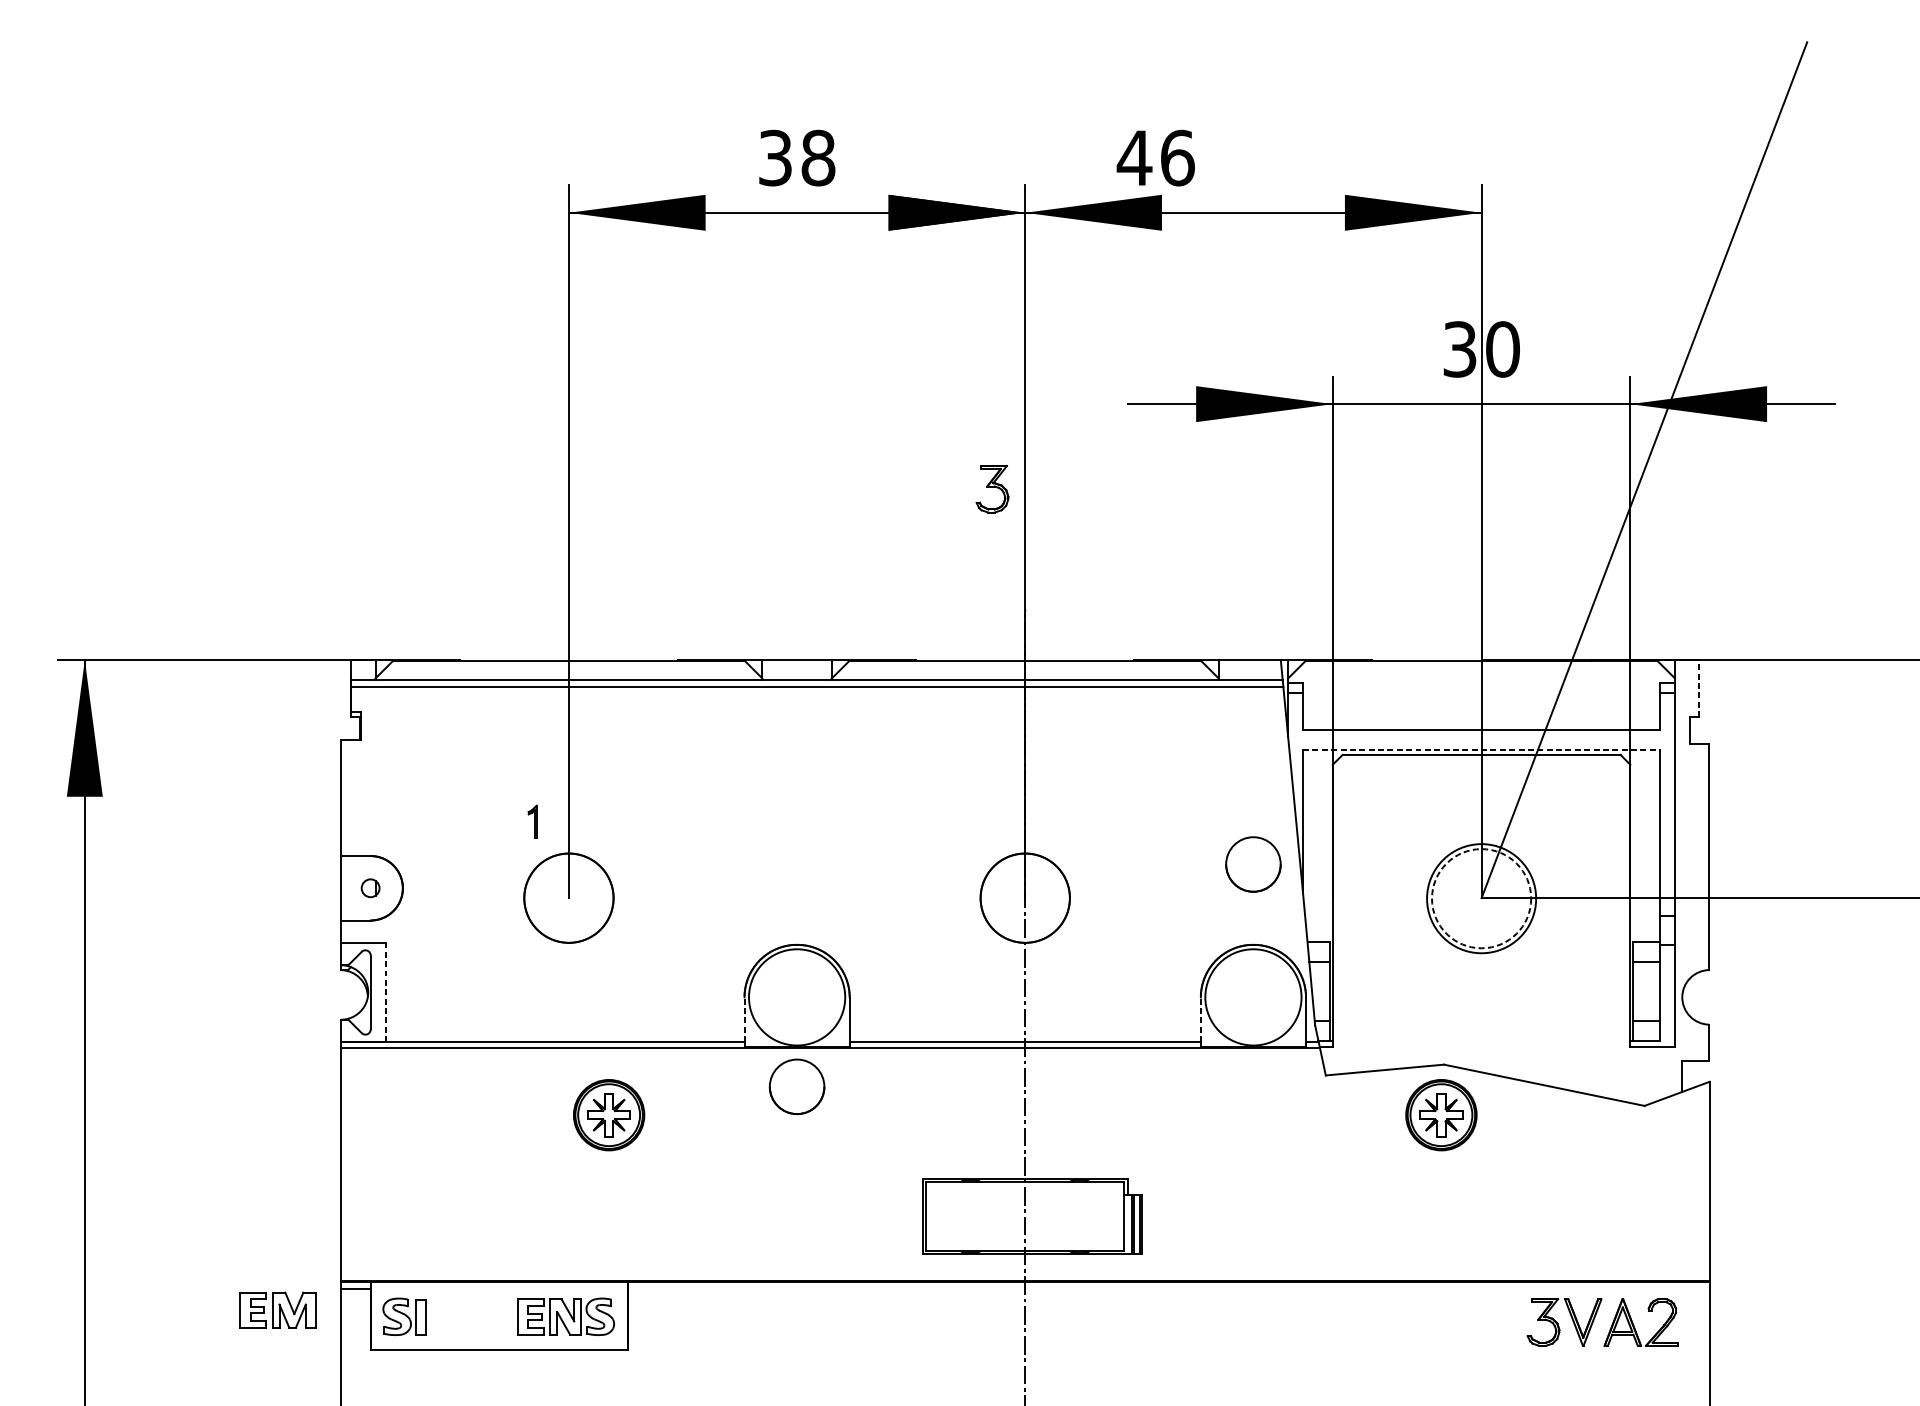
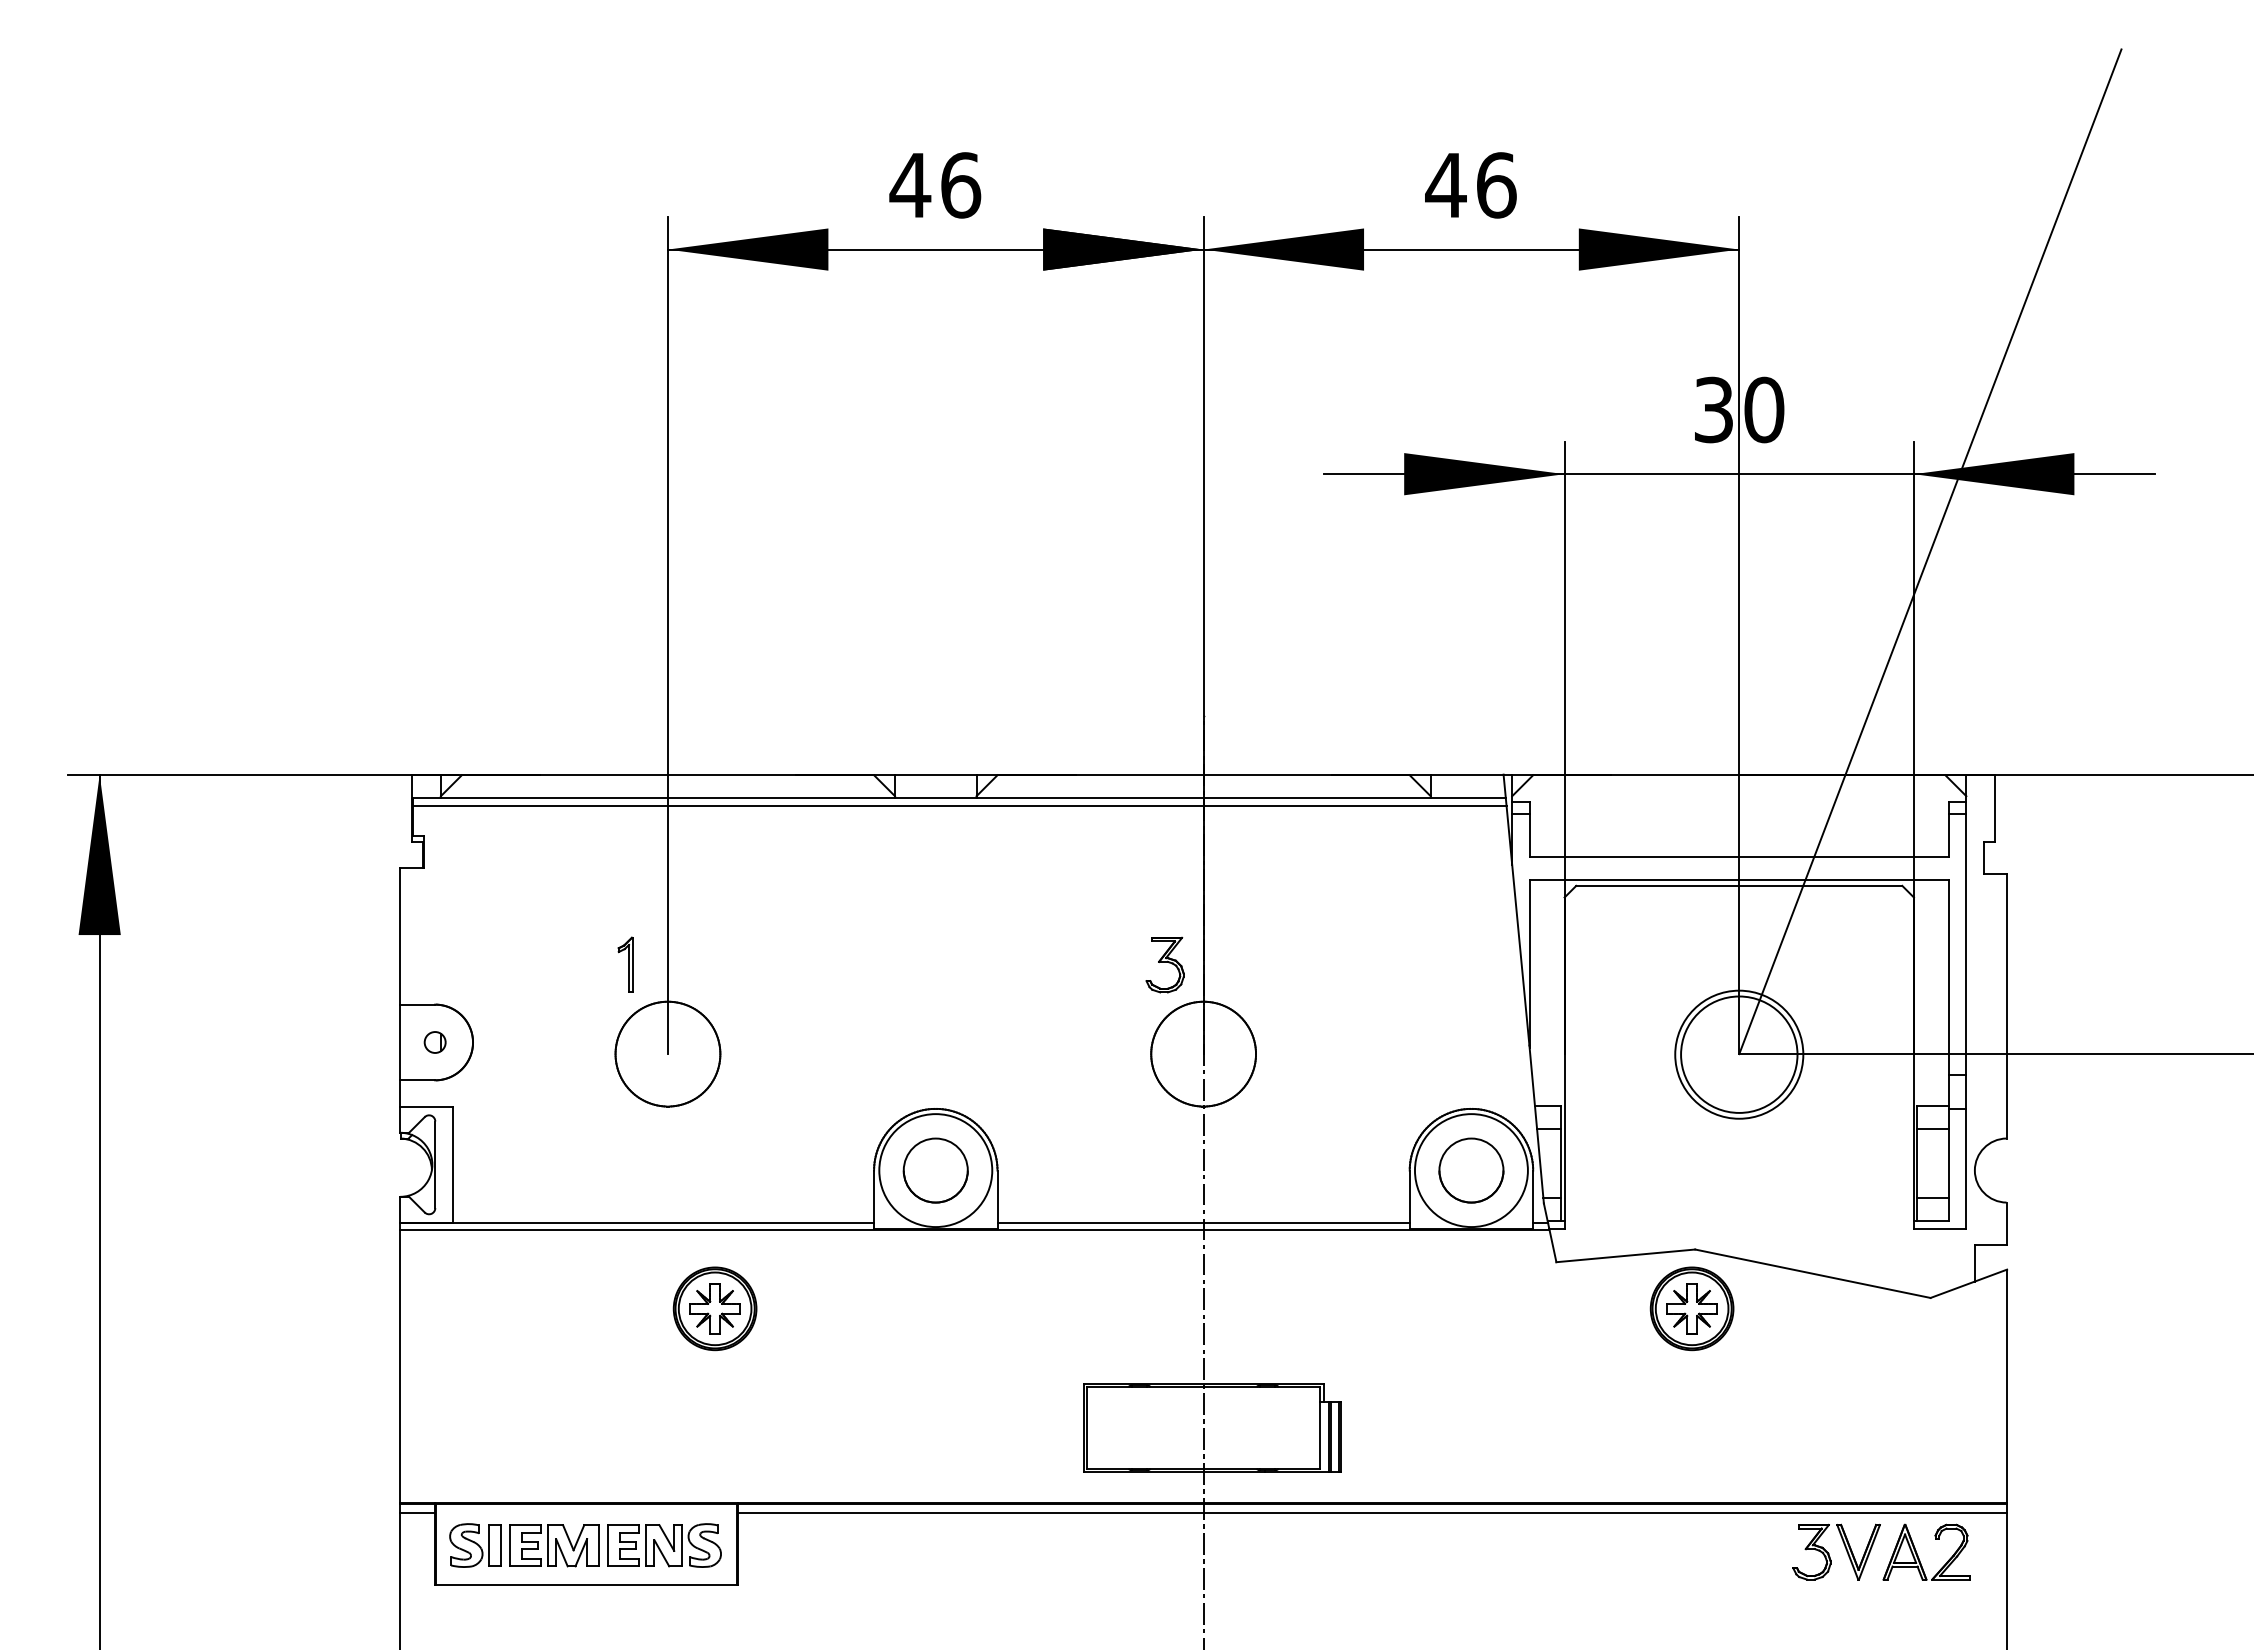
text: (796, 158) -> (935, 185), 38 -> 46
text: (1155, 158) -> (1470, 185), moved
part: (991, 488) -> (1164, 964), moved
line: (1699, 688) -> (1994, 807), dashed -> solid
line: (1481, 750) -> (1739, 880), dashed -> solid
part: (532, 821) -> (625, 964), size x1.43
circle: (1253, 864) -> (1471, 1170), moved
circle: (1481, 898) -> (1739, 1054), dashed -> solid
line: (385, 992) -> (452, 1164), dashed -> solid
line: (744, 1019) -> (874, 1196), dashed -> solid
line: (1200, 1019) -> (1409, 1196), dashed -> solid
circle: (796, 1086) -> (935, 1170), moved
line: (1169, 1288) -> (1372, 1512), added
part: (278, 1309) -> (554, 1545), moved

